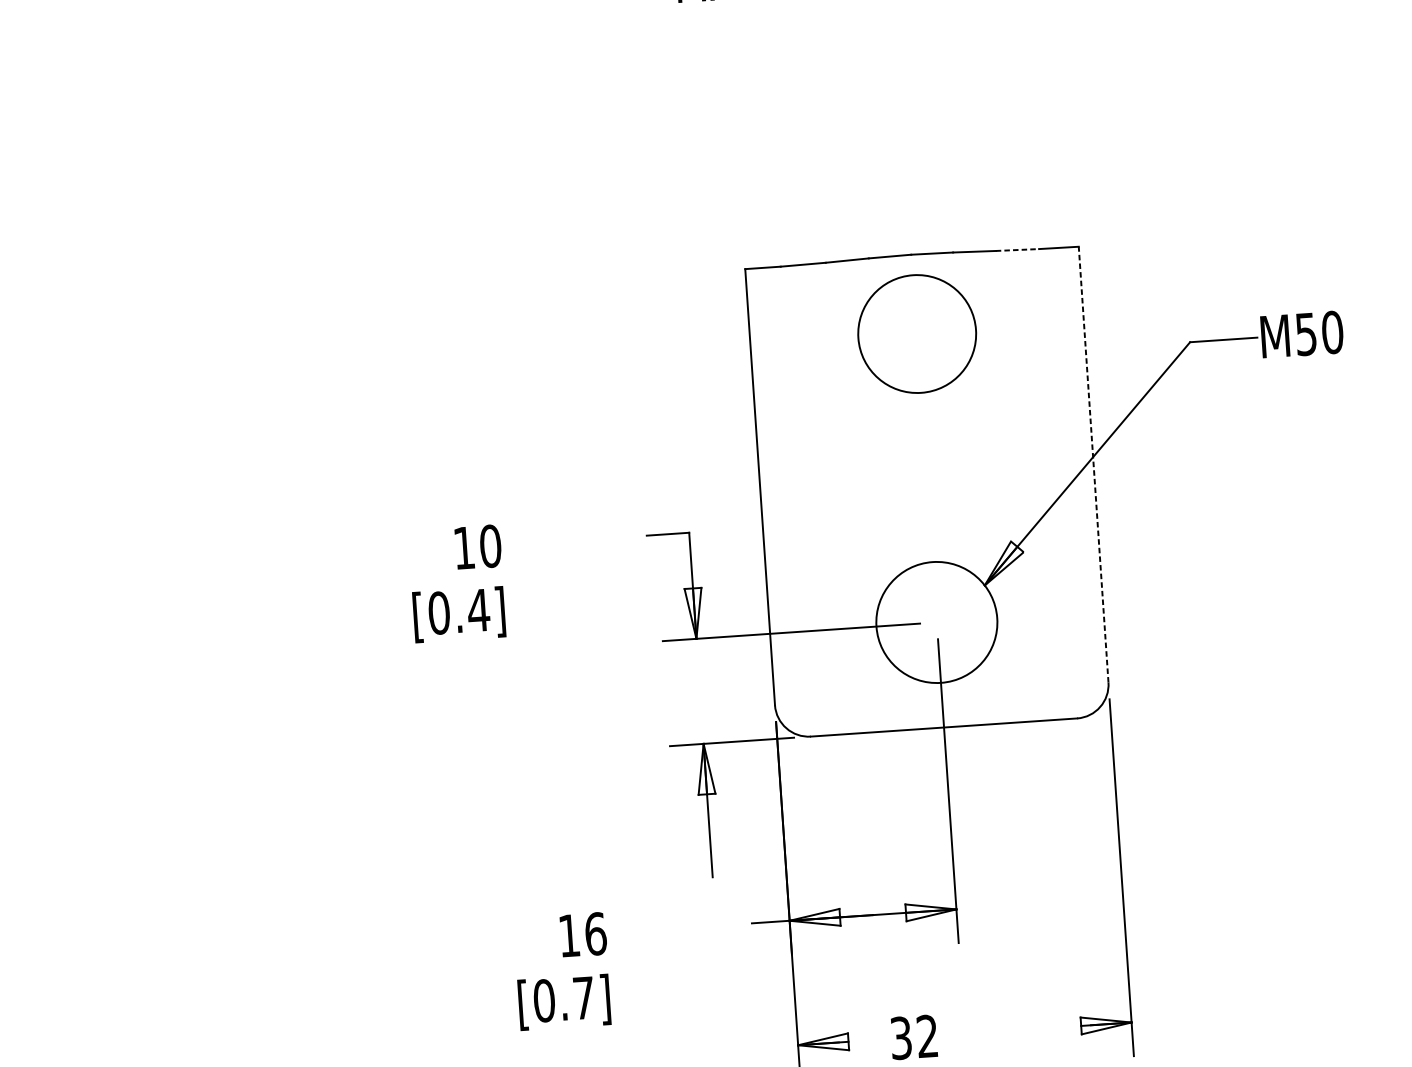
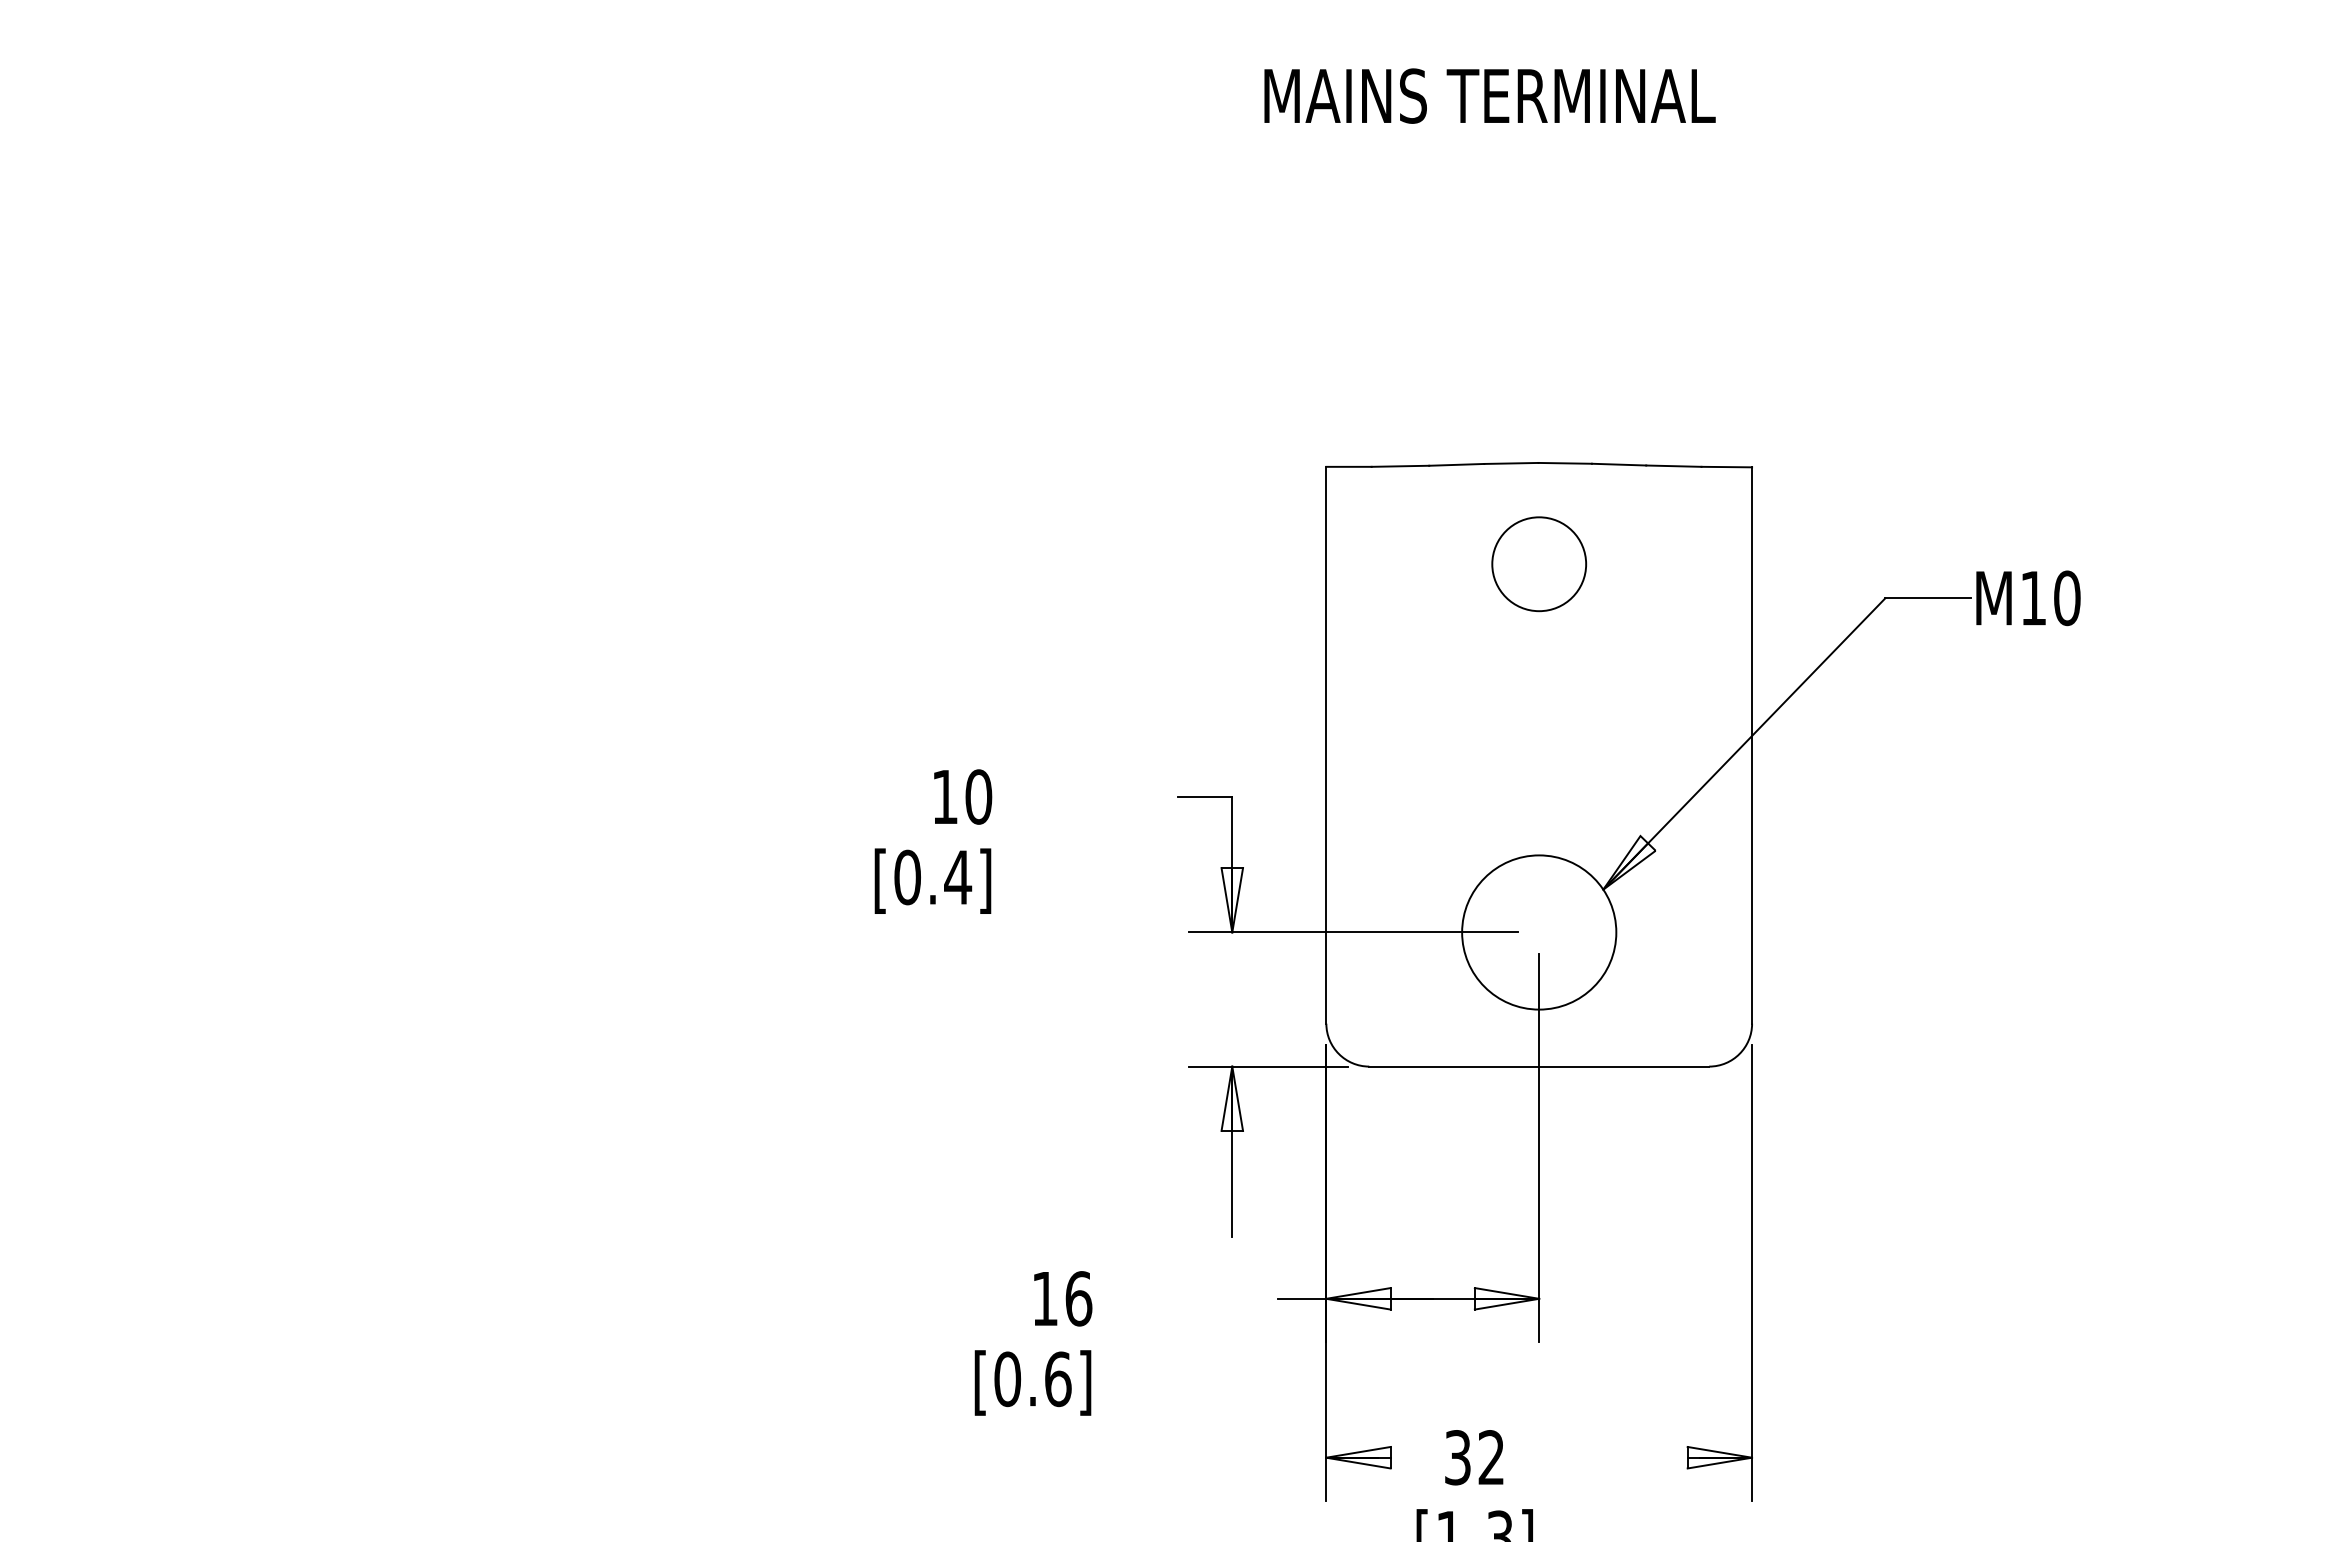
line: (1017, 250) -> (1673, 466), dashed -> solid
circle: (917, 334) -> (1539, 564), size x0.62
text: (1306, 334) -> (2033, 598), M50 -> M10
line: (1093, 464) -> (1752, 745), dashed -> solid
text: (584, 998) -> (1058, 1379), [0.7] -> [0.6]

